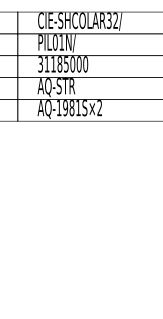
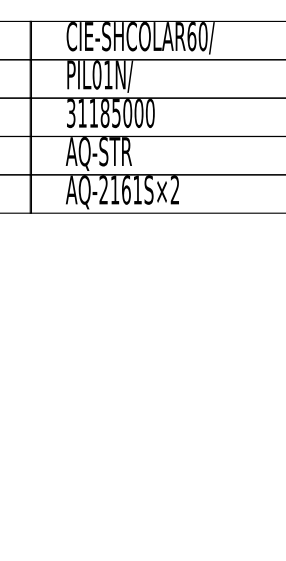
text: (112, 20) -> (197, 36), CIE-SHCOLAR32/ -> CIE-SHCOLAR60/
text: (65, 108) -> (114, 190), AQ-1981S×2 -> AQ-2161S×2

